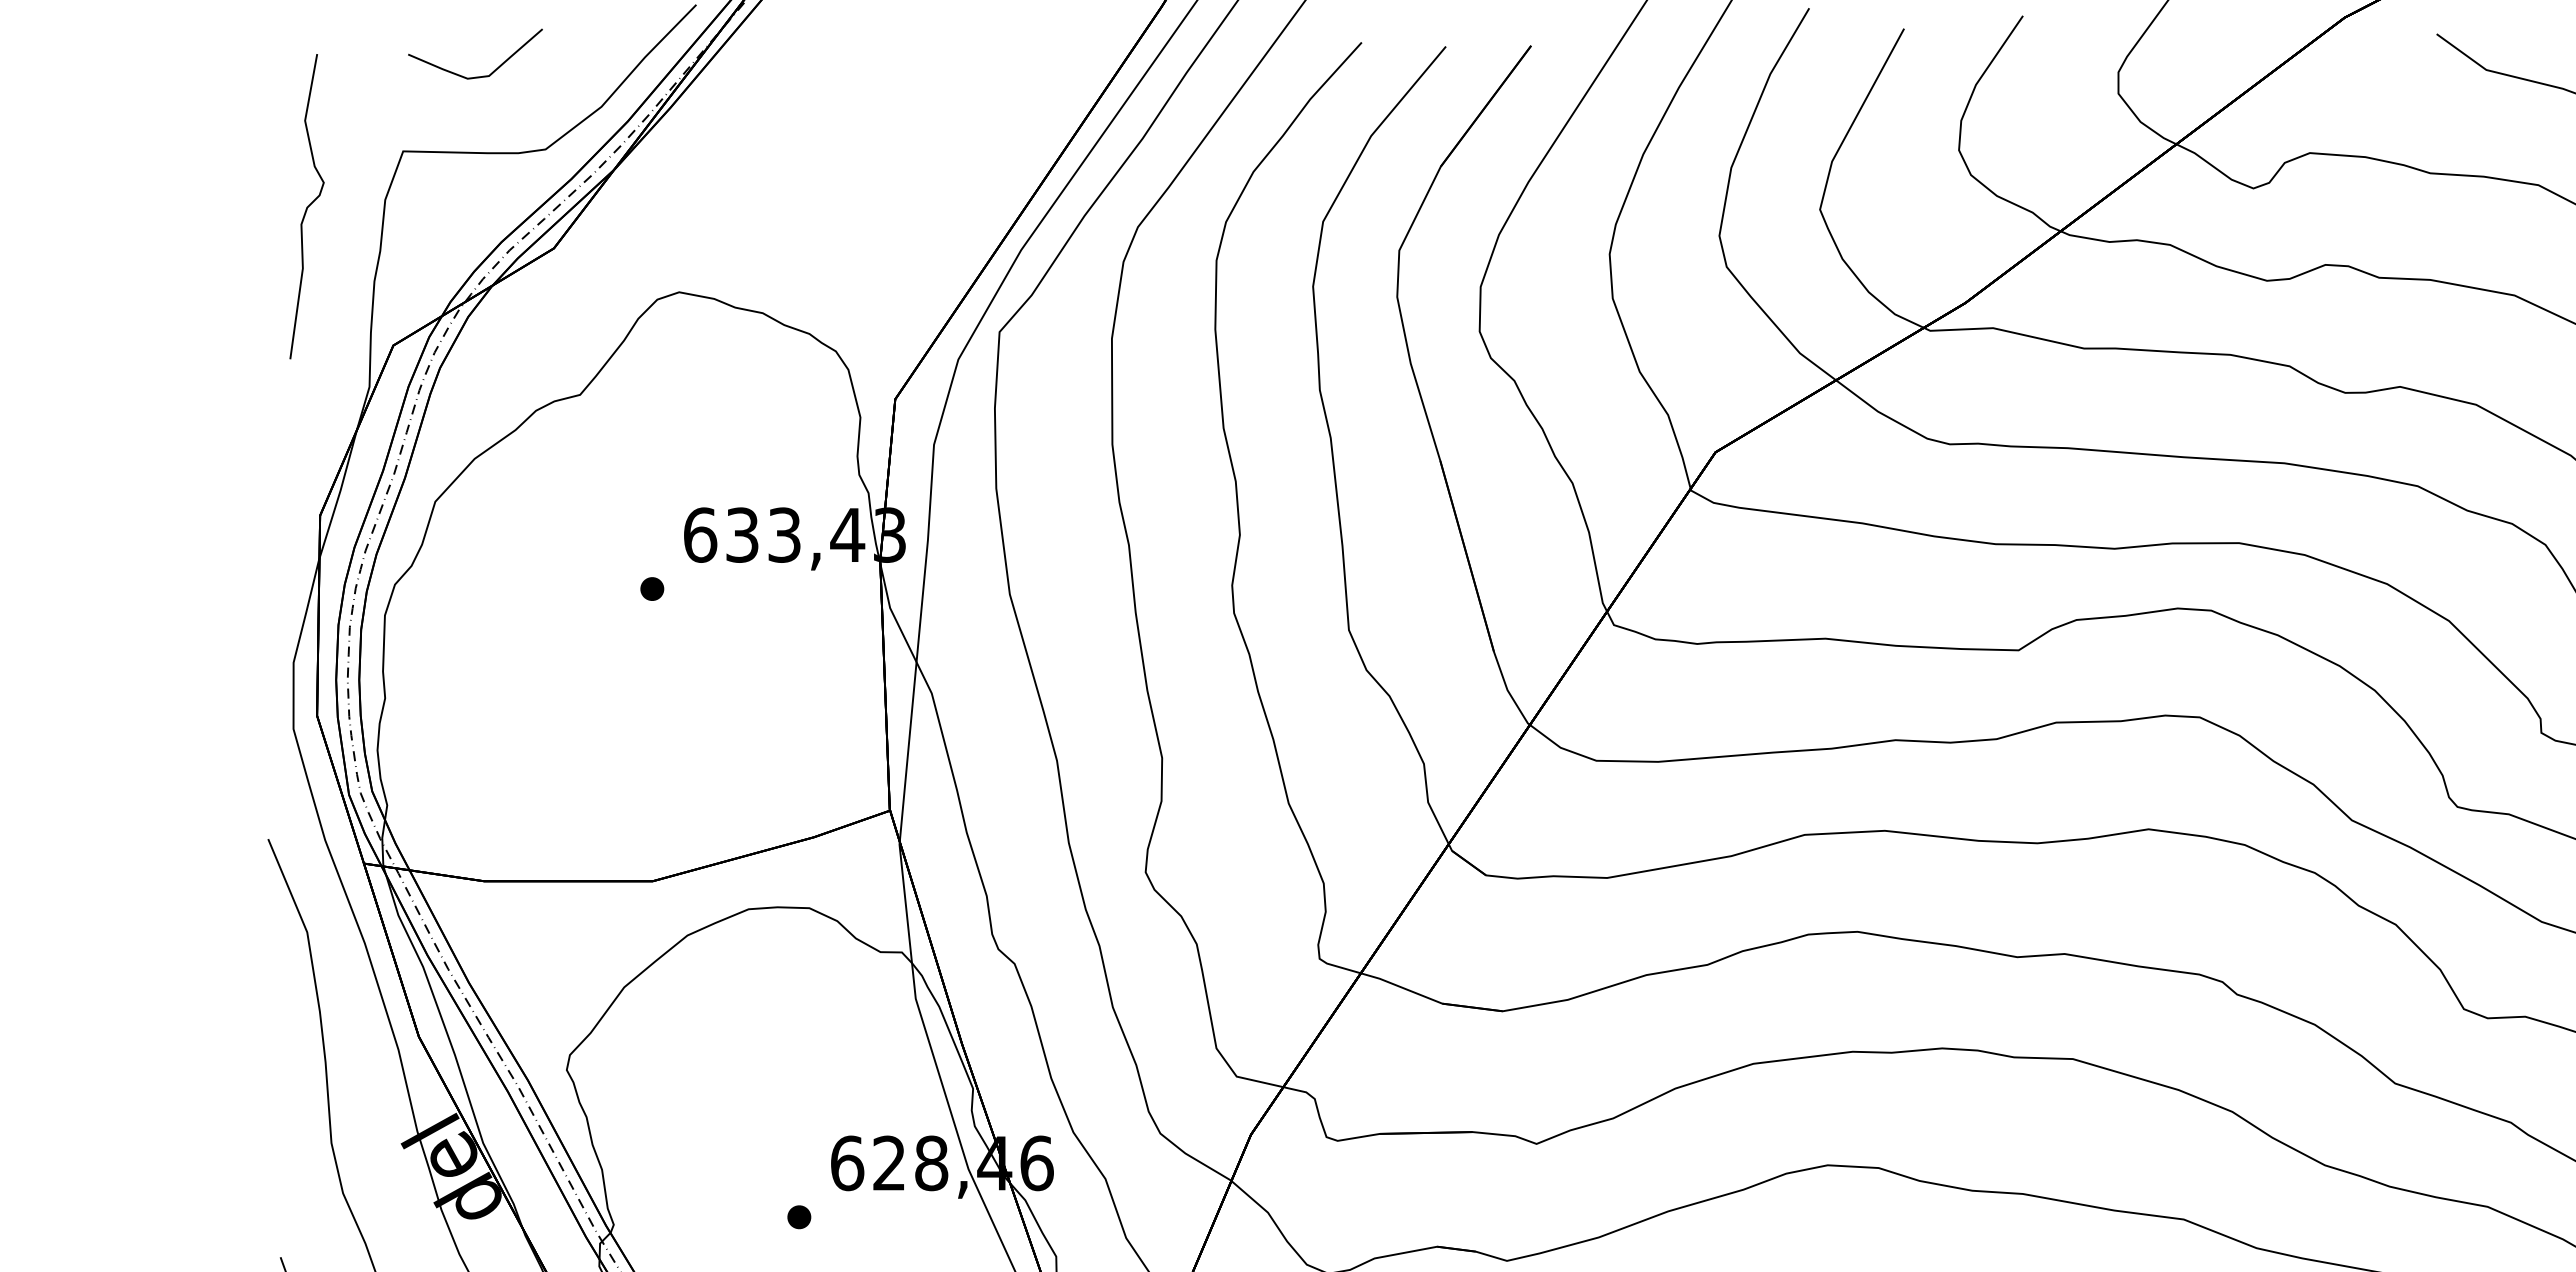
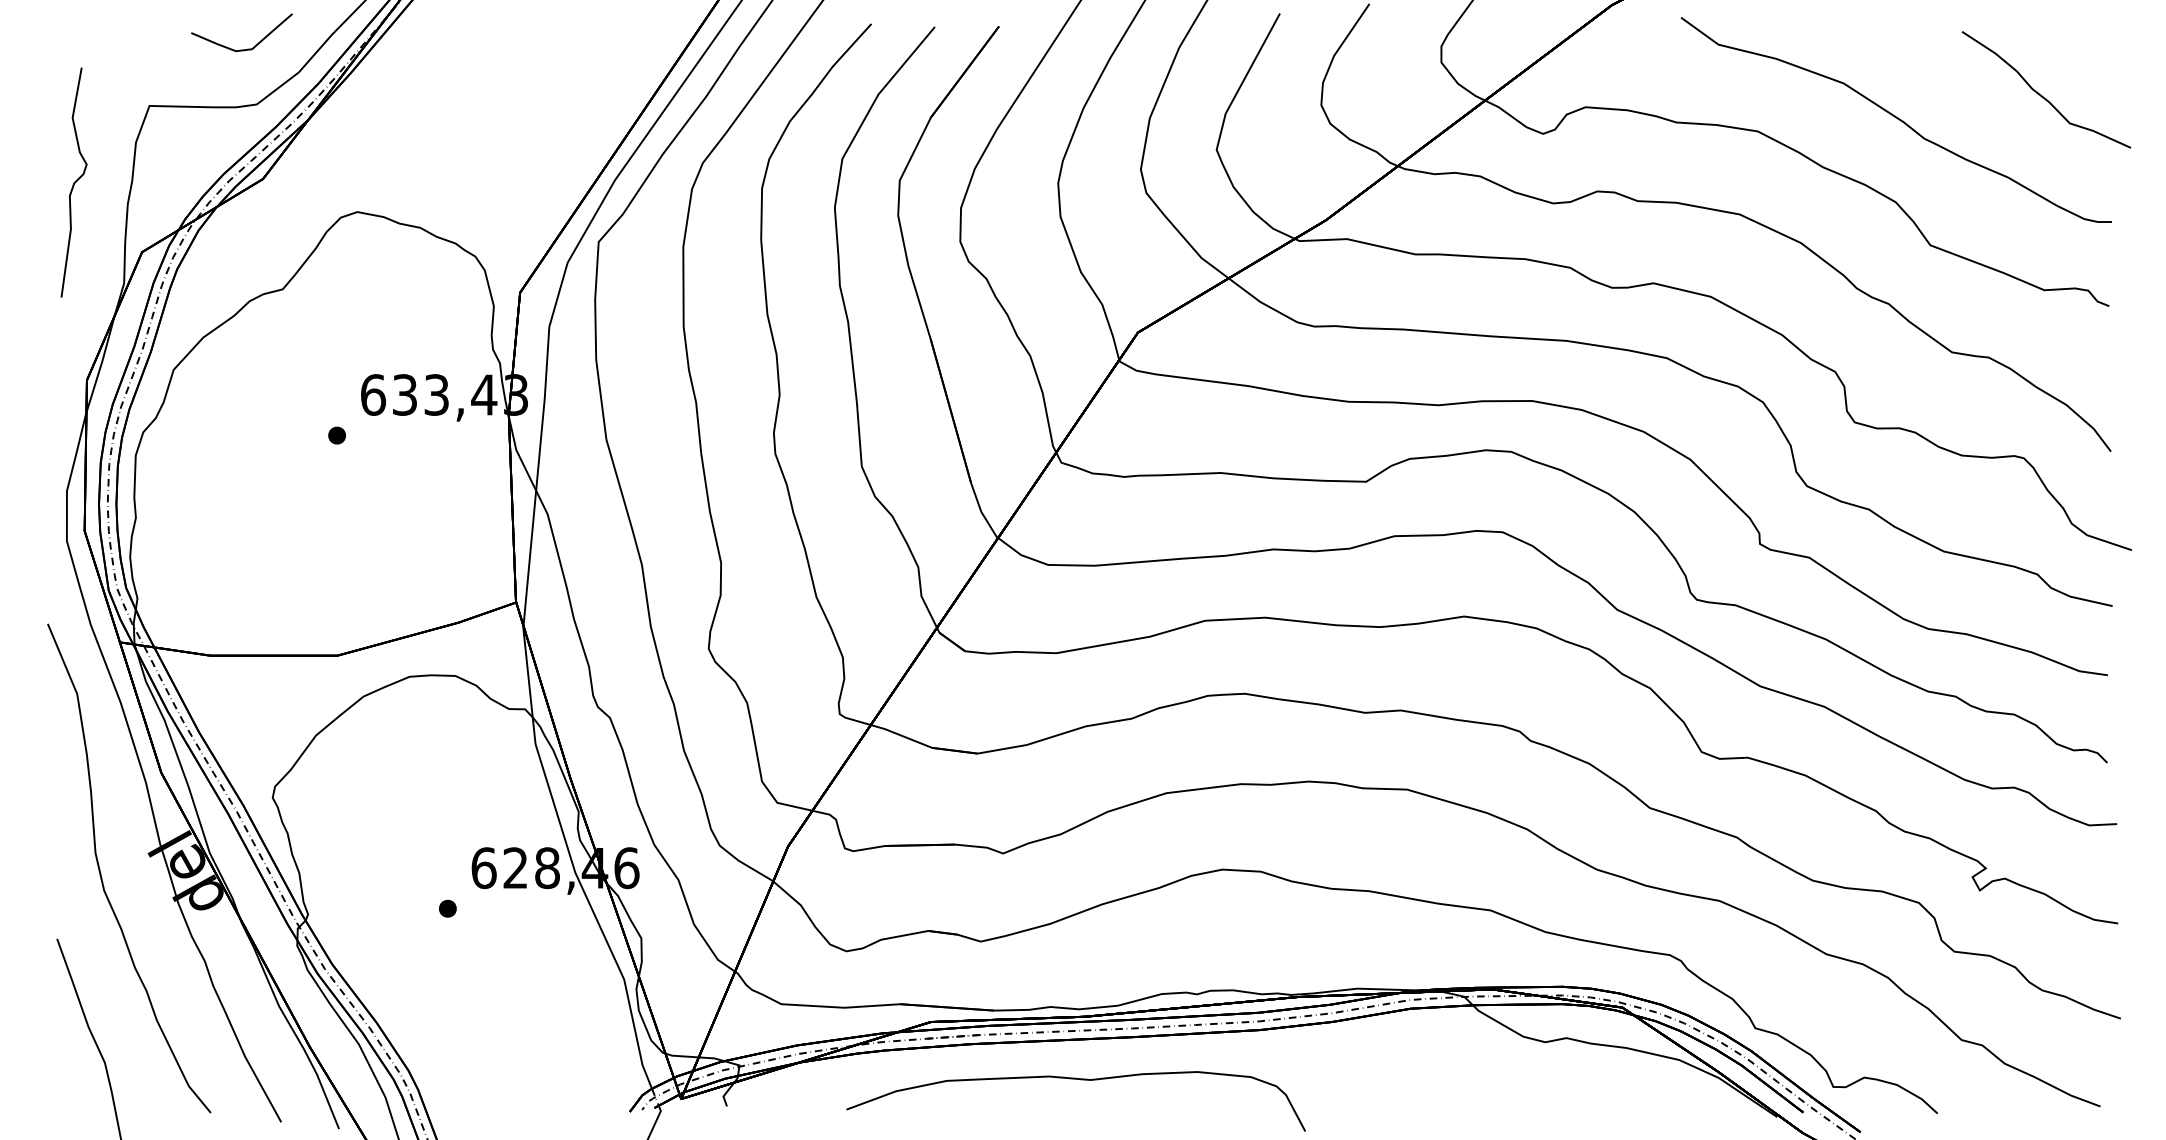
curve: (474, 76) -> (241, 49), moved
curve: (306, 206) -> (73, 182), moved

